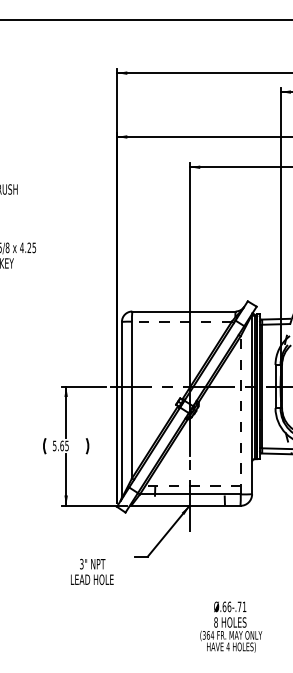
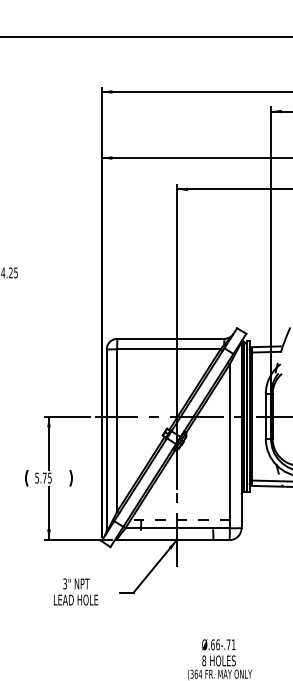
line: (181, 321) -> (168, 349), dashed -> solid
line: (240, 414) -> (229, 445), dashed -> solid
text: (62, 445) -> (45, 477), 5.65 -> 5.75
text: (92, 571) -> (76, 591), moved

